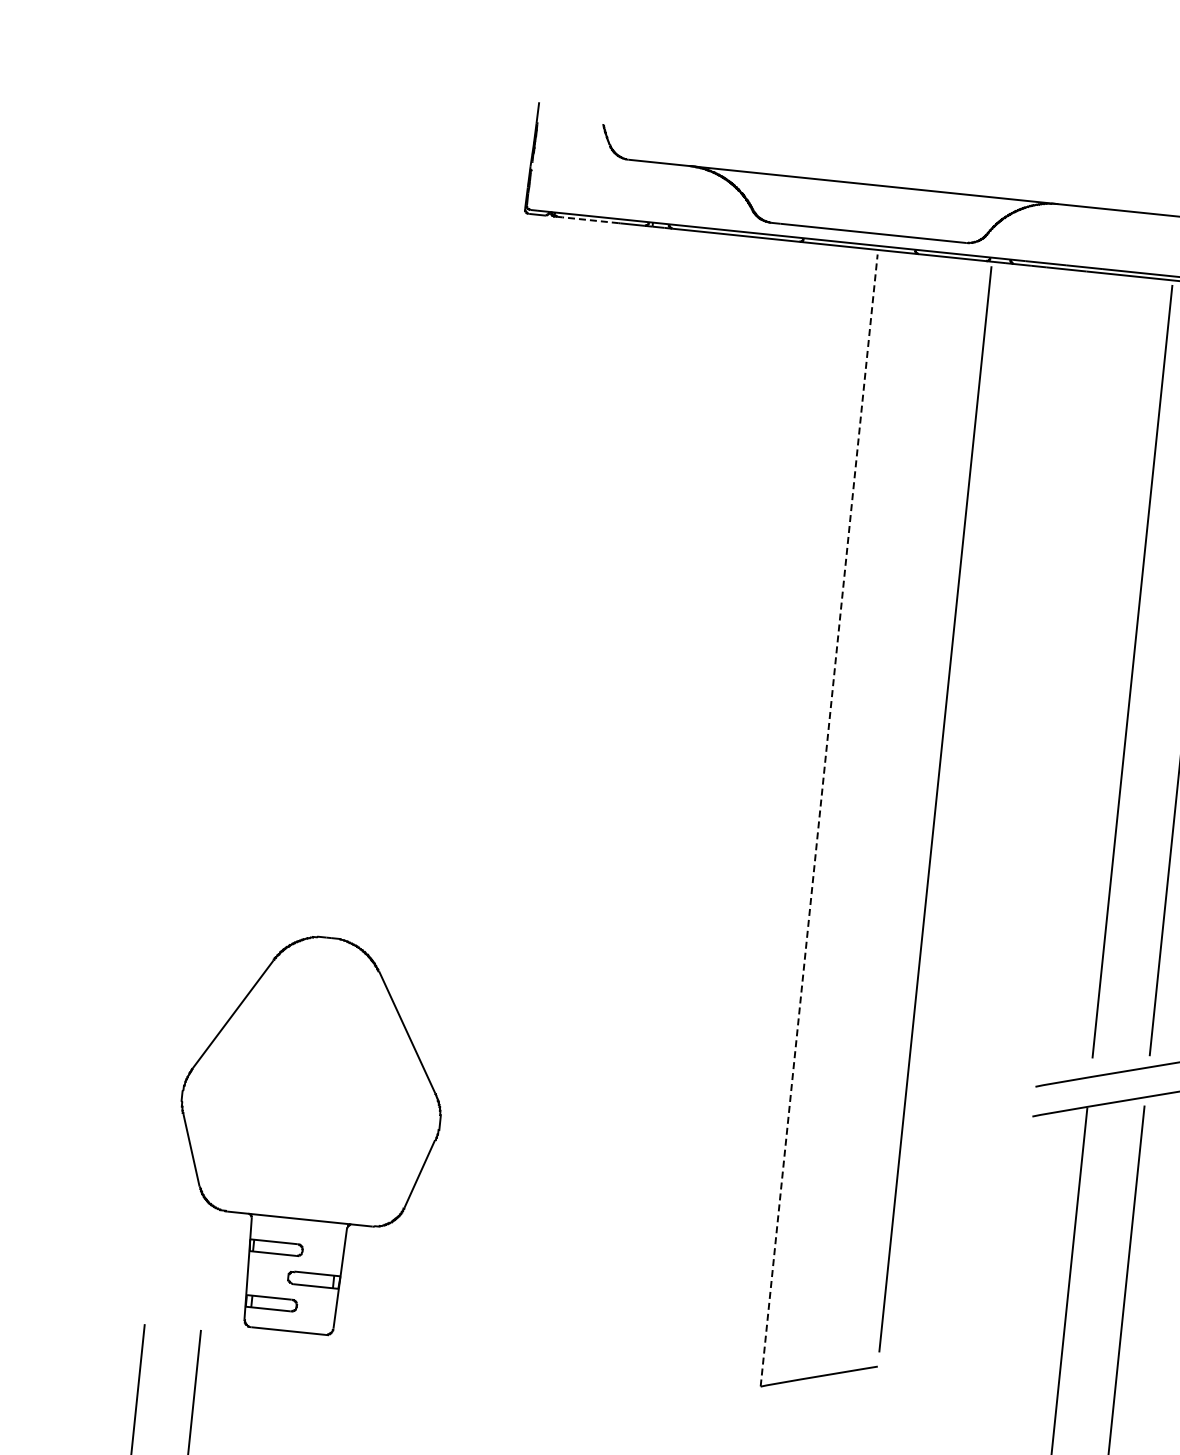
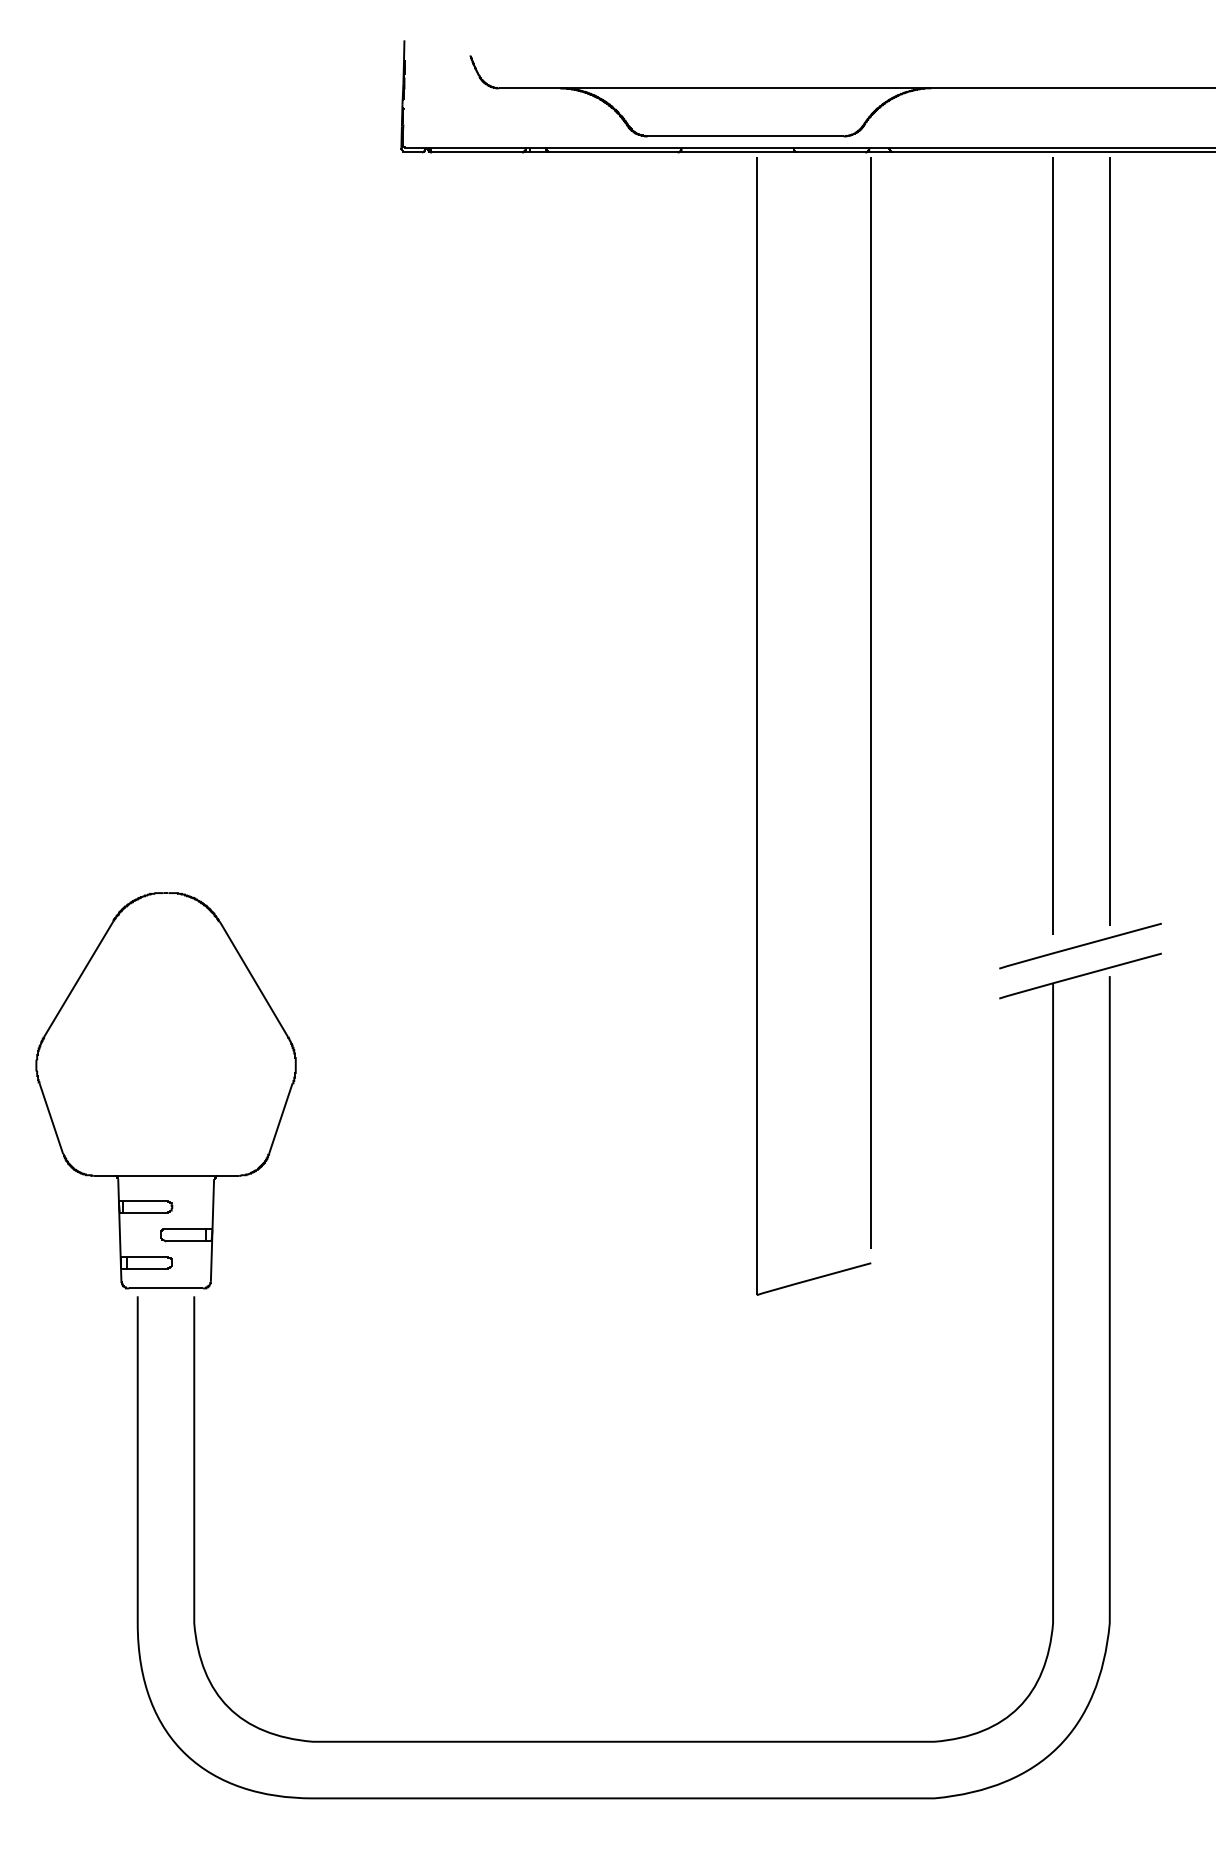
line: (590, 220) -> (467, 152), dashed -> solid
line: (818, 819) -> (756, 725), dashed -> solid
part: (307, 1134) -> (165, 1090), moved

